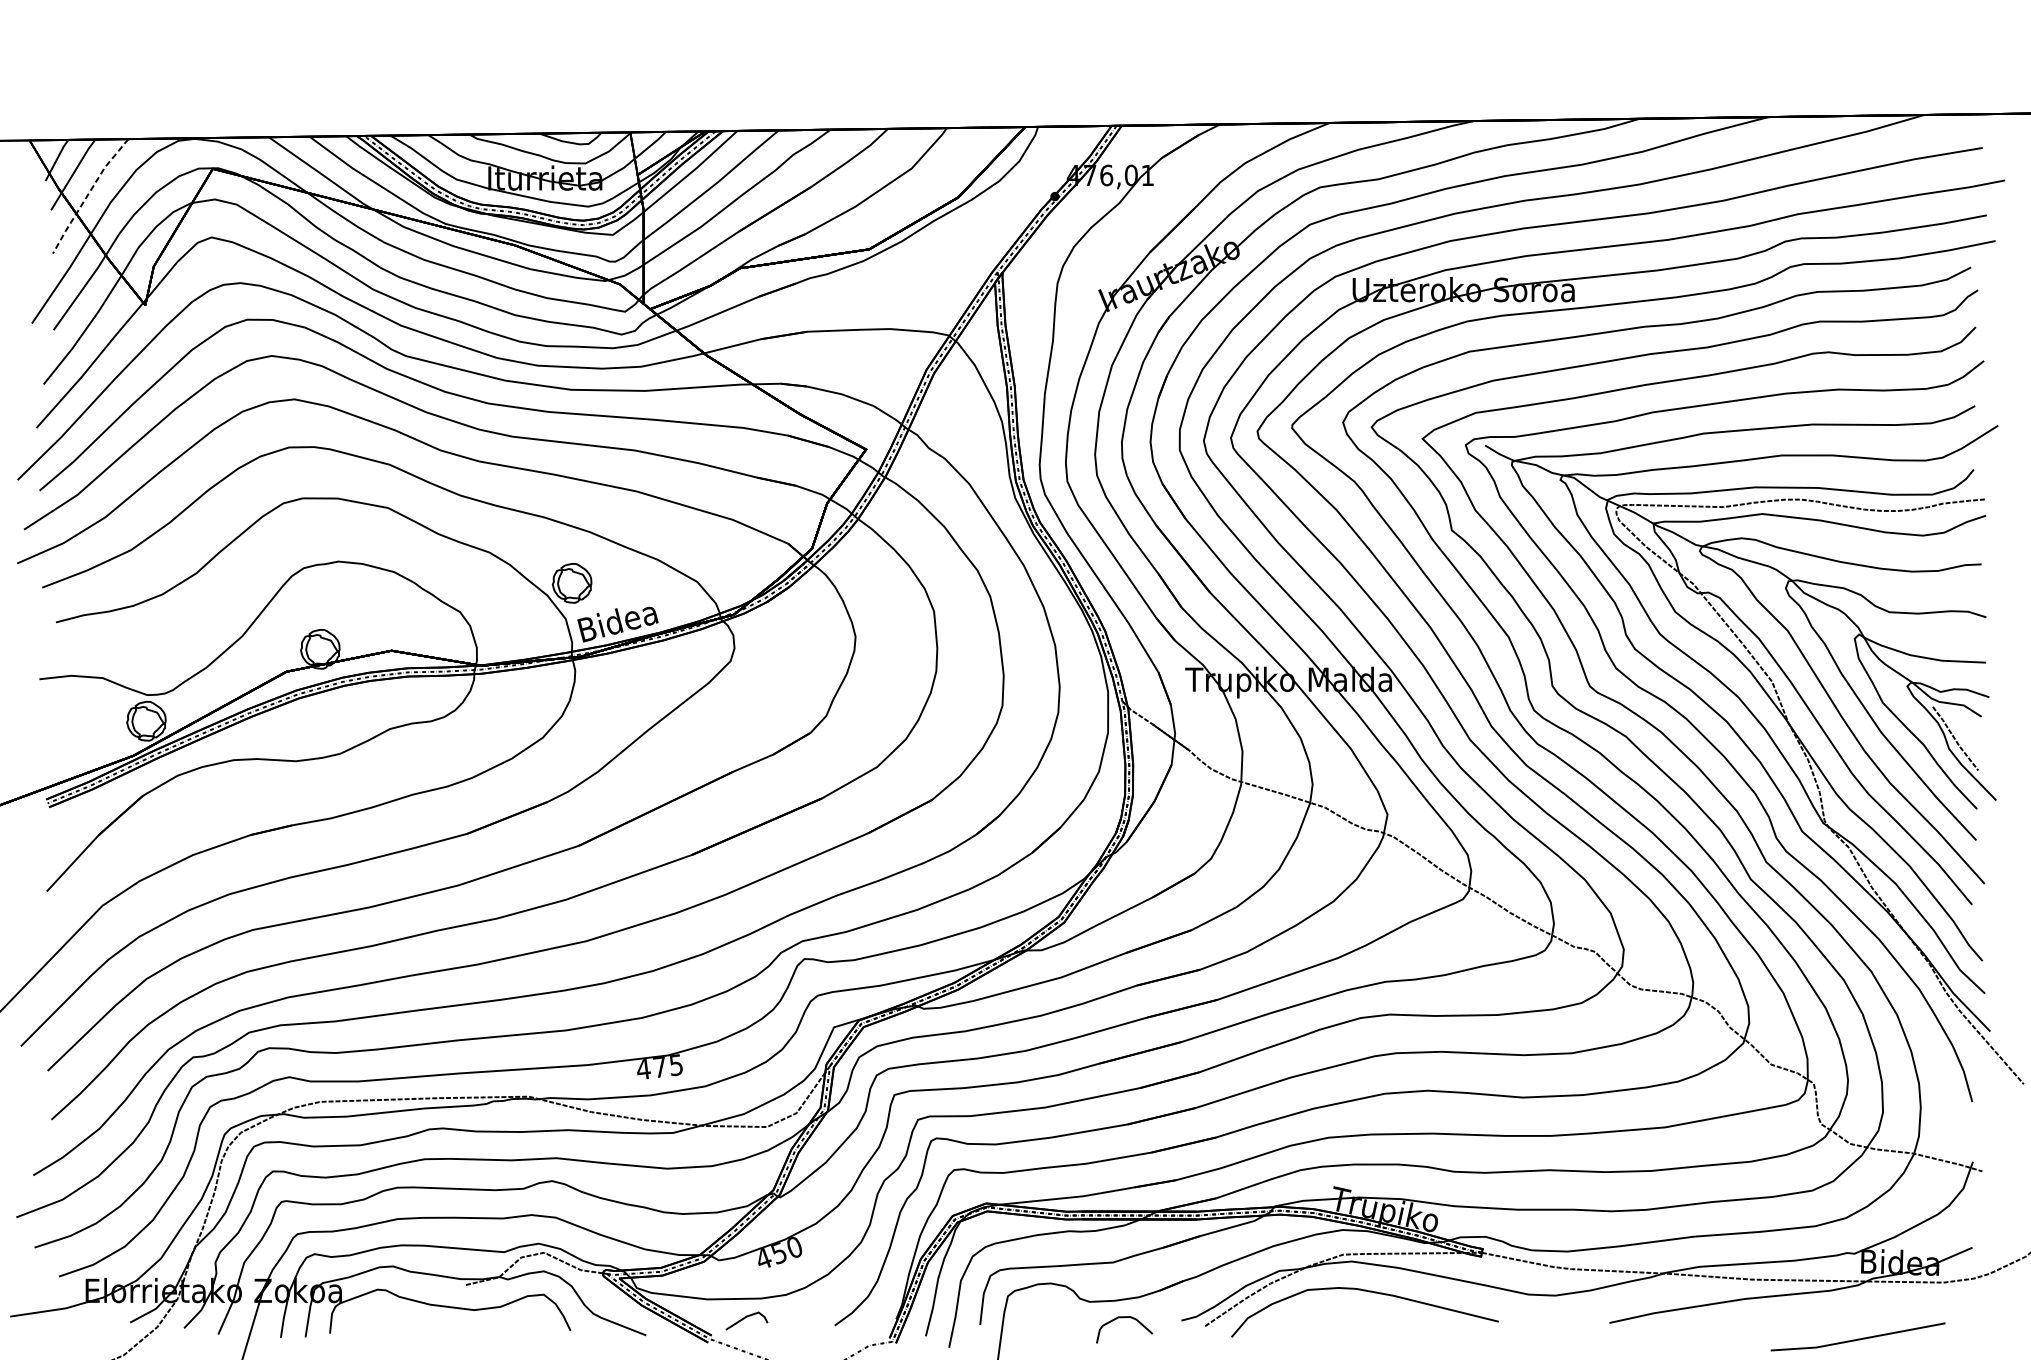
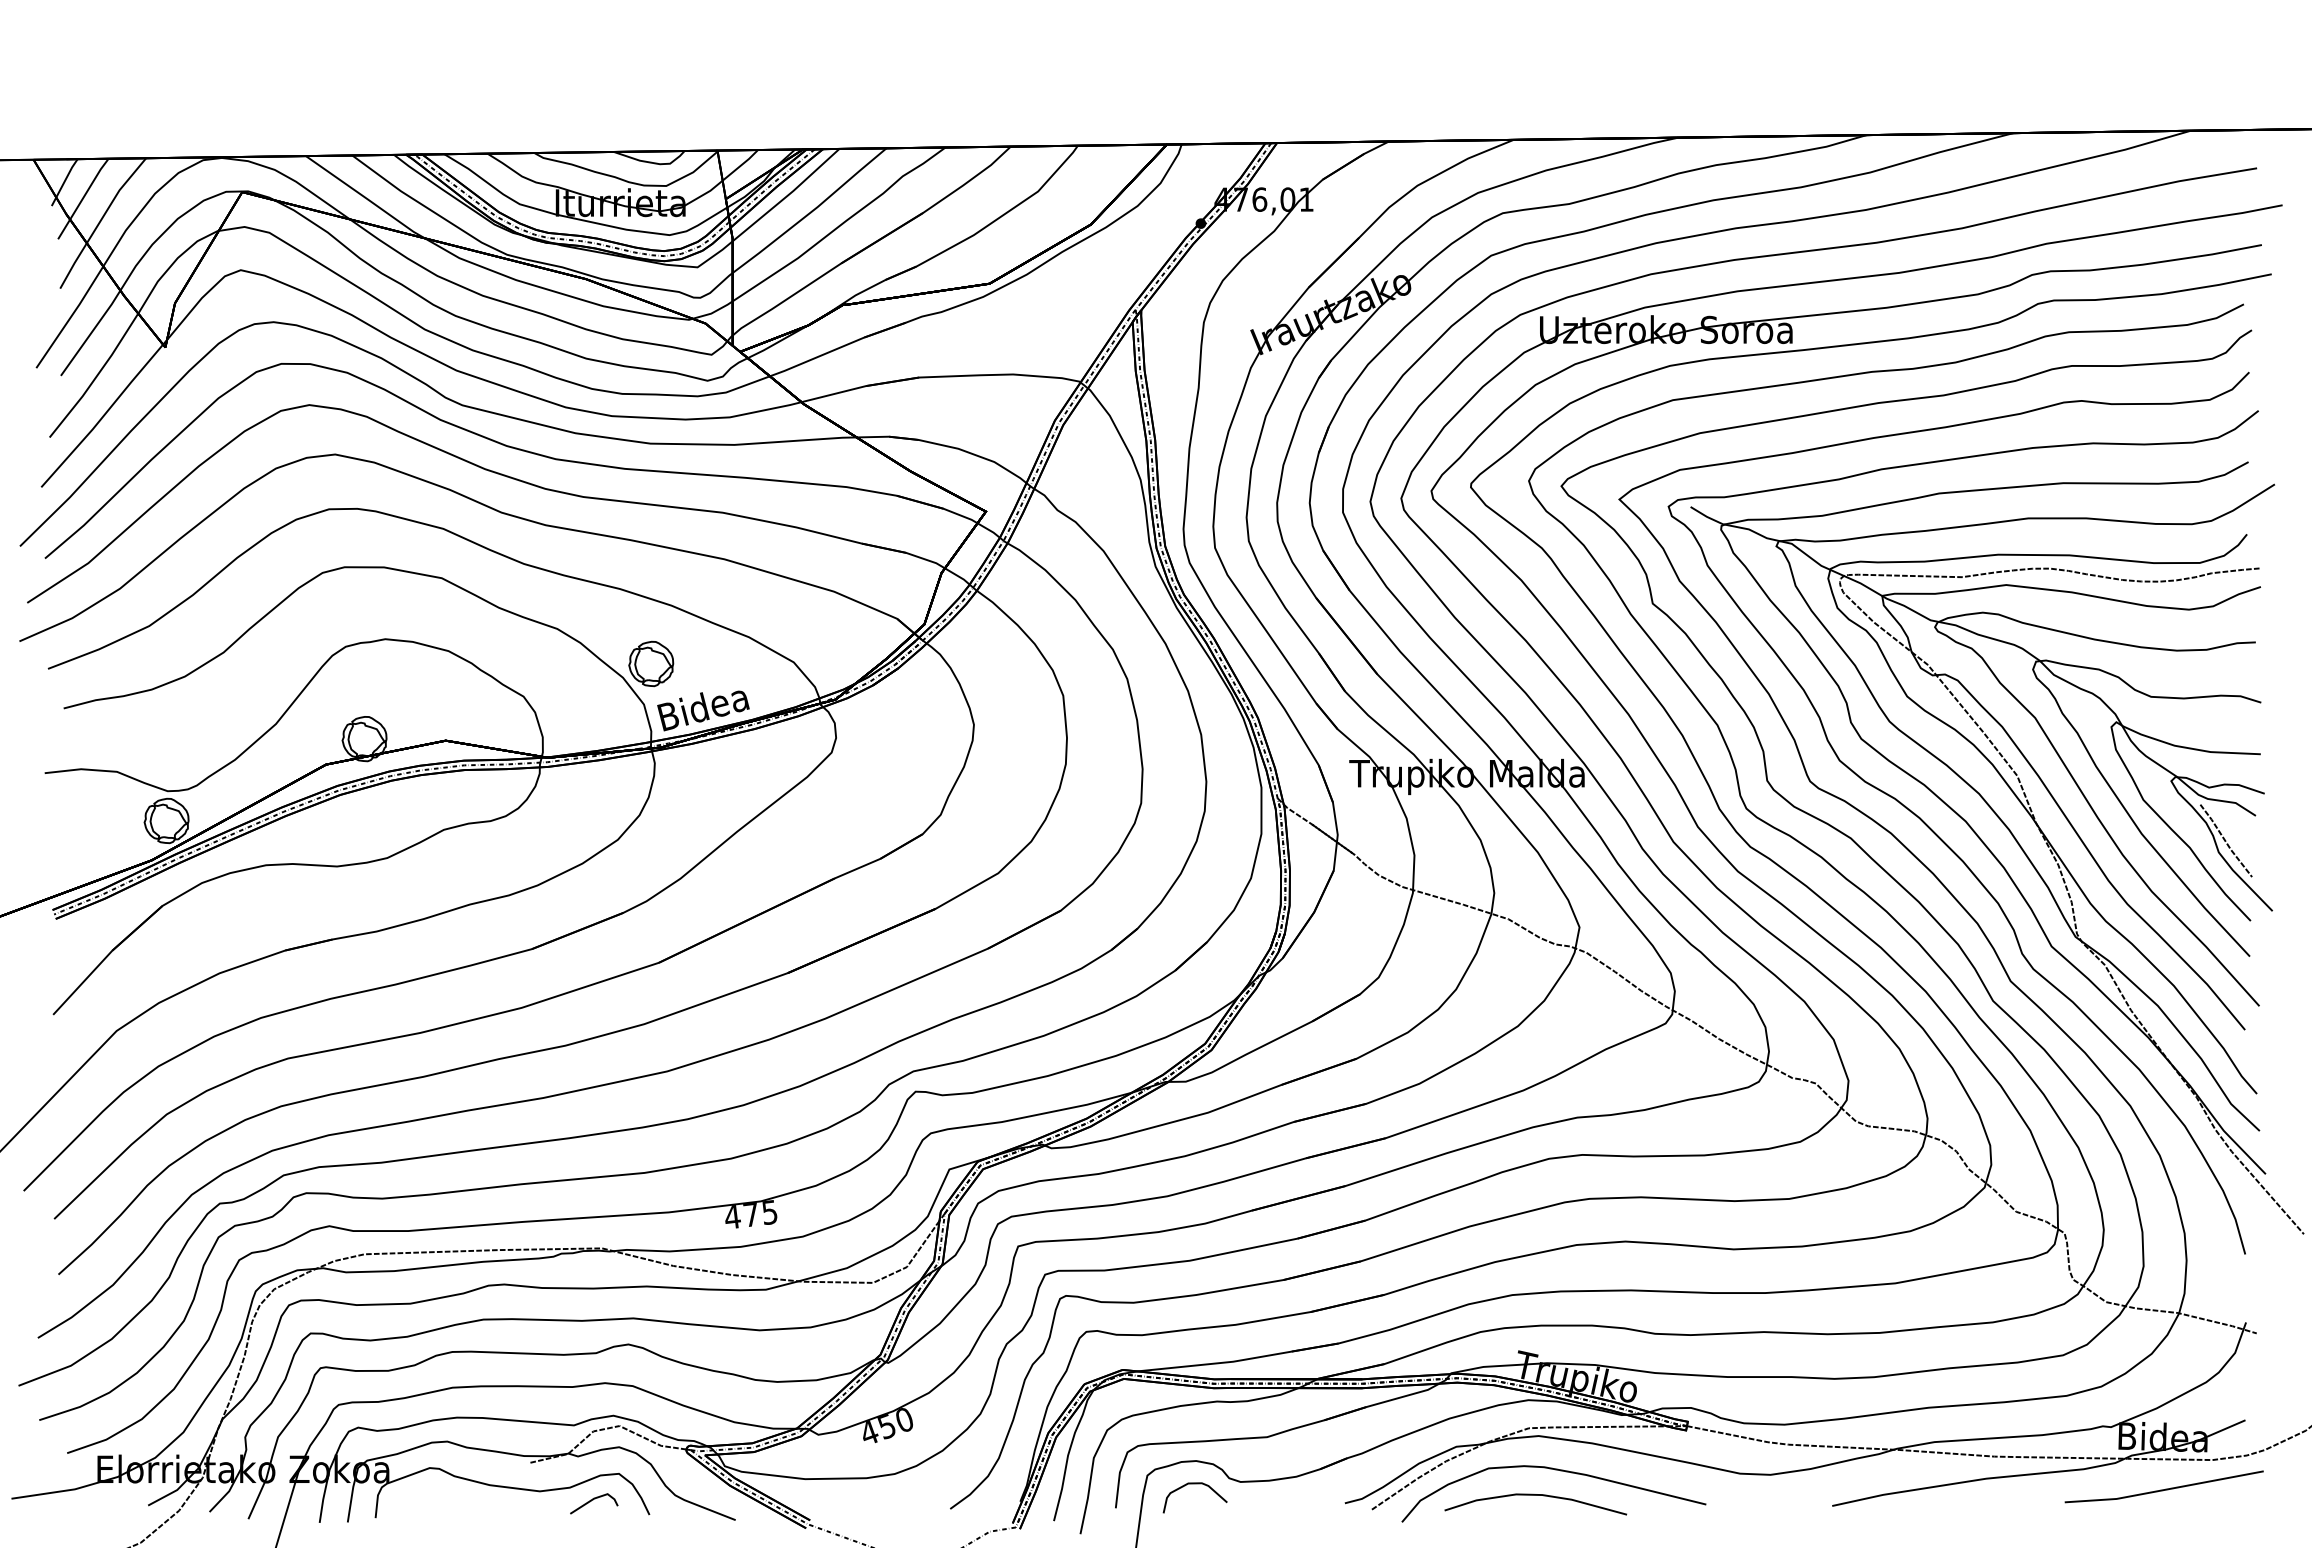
line: (88, 194) -> (100, 221), dashed -> solid
curve: (1348, 1313) -> (1535, 1495), added
line: (746, 1318) -> (593, 1500), moved
curve: (1123, 1318) -> (1194, 1484), moved
line: (1859, 1338) -> (2165, 1488), moved

